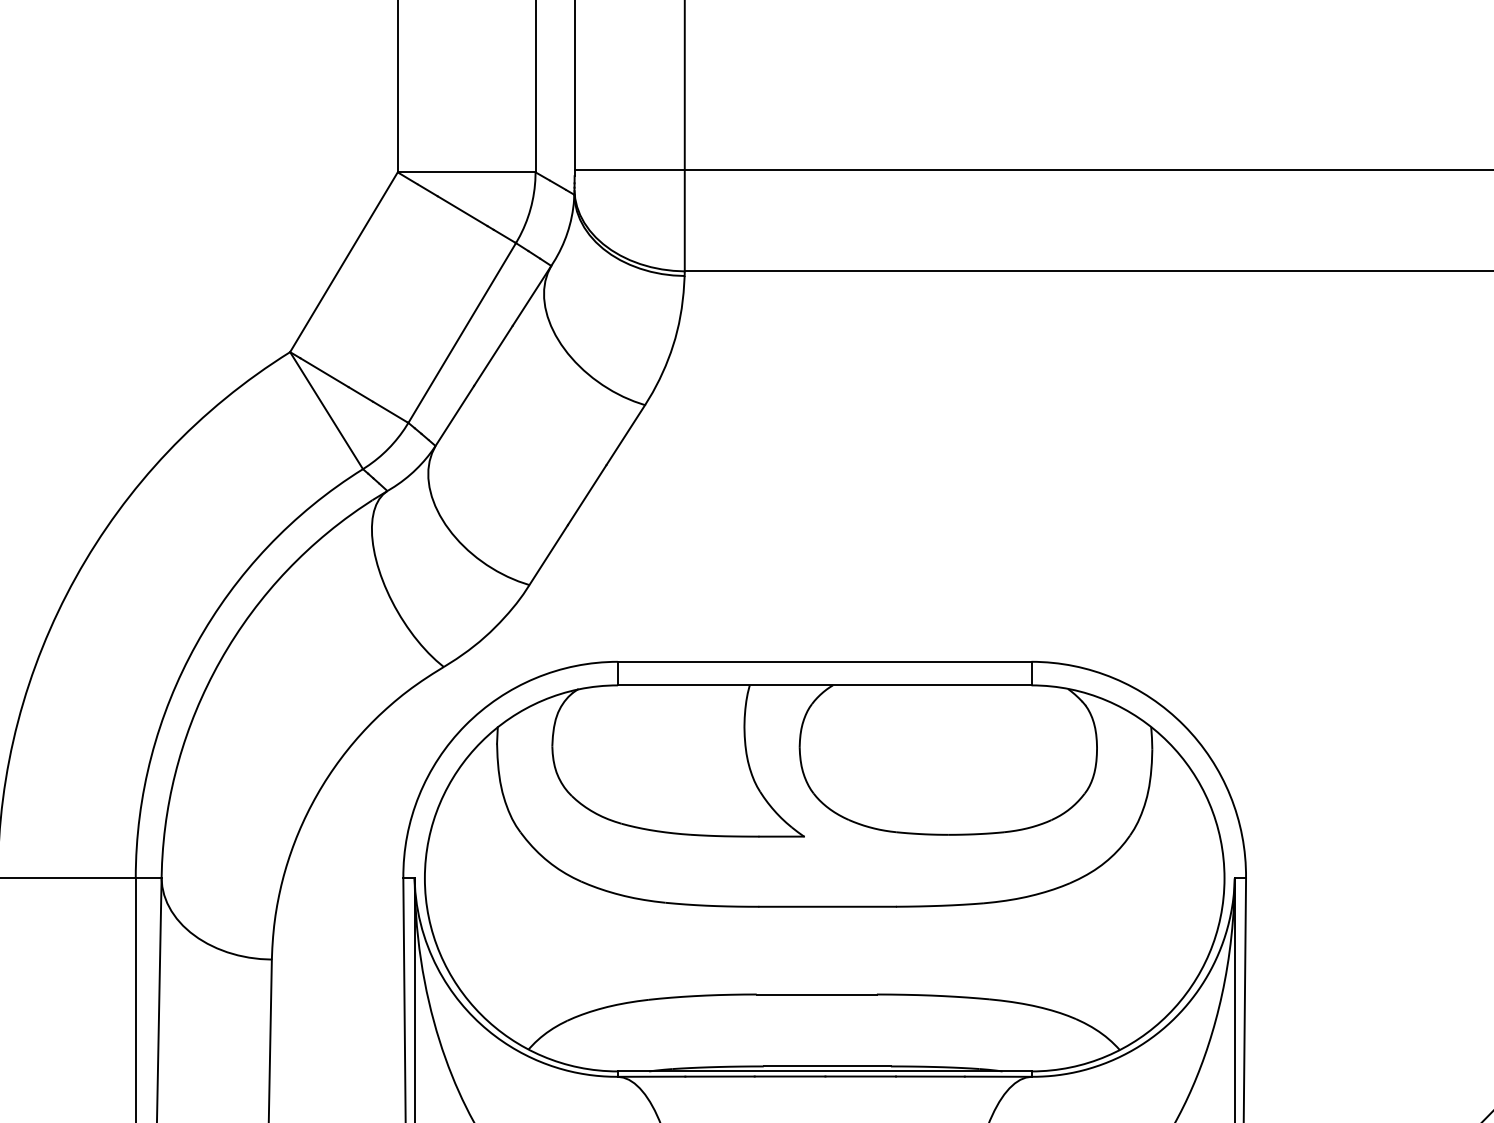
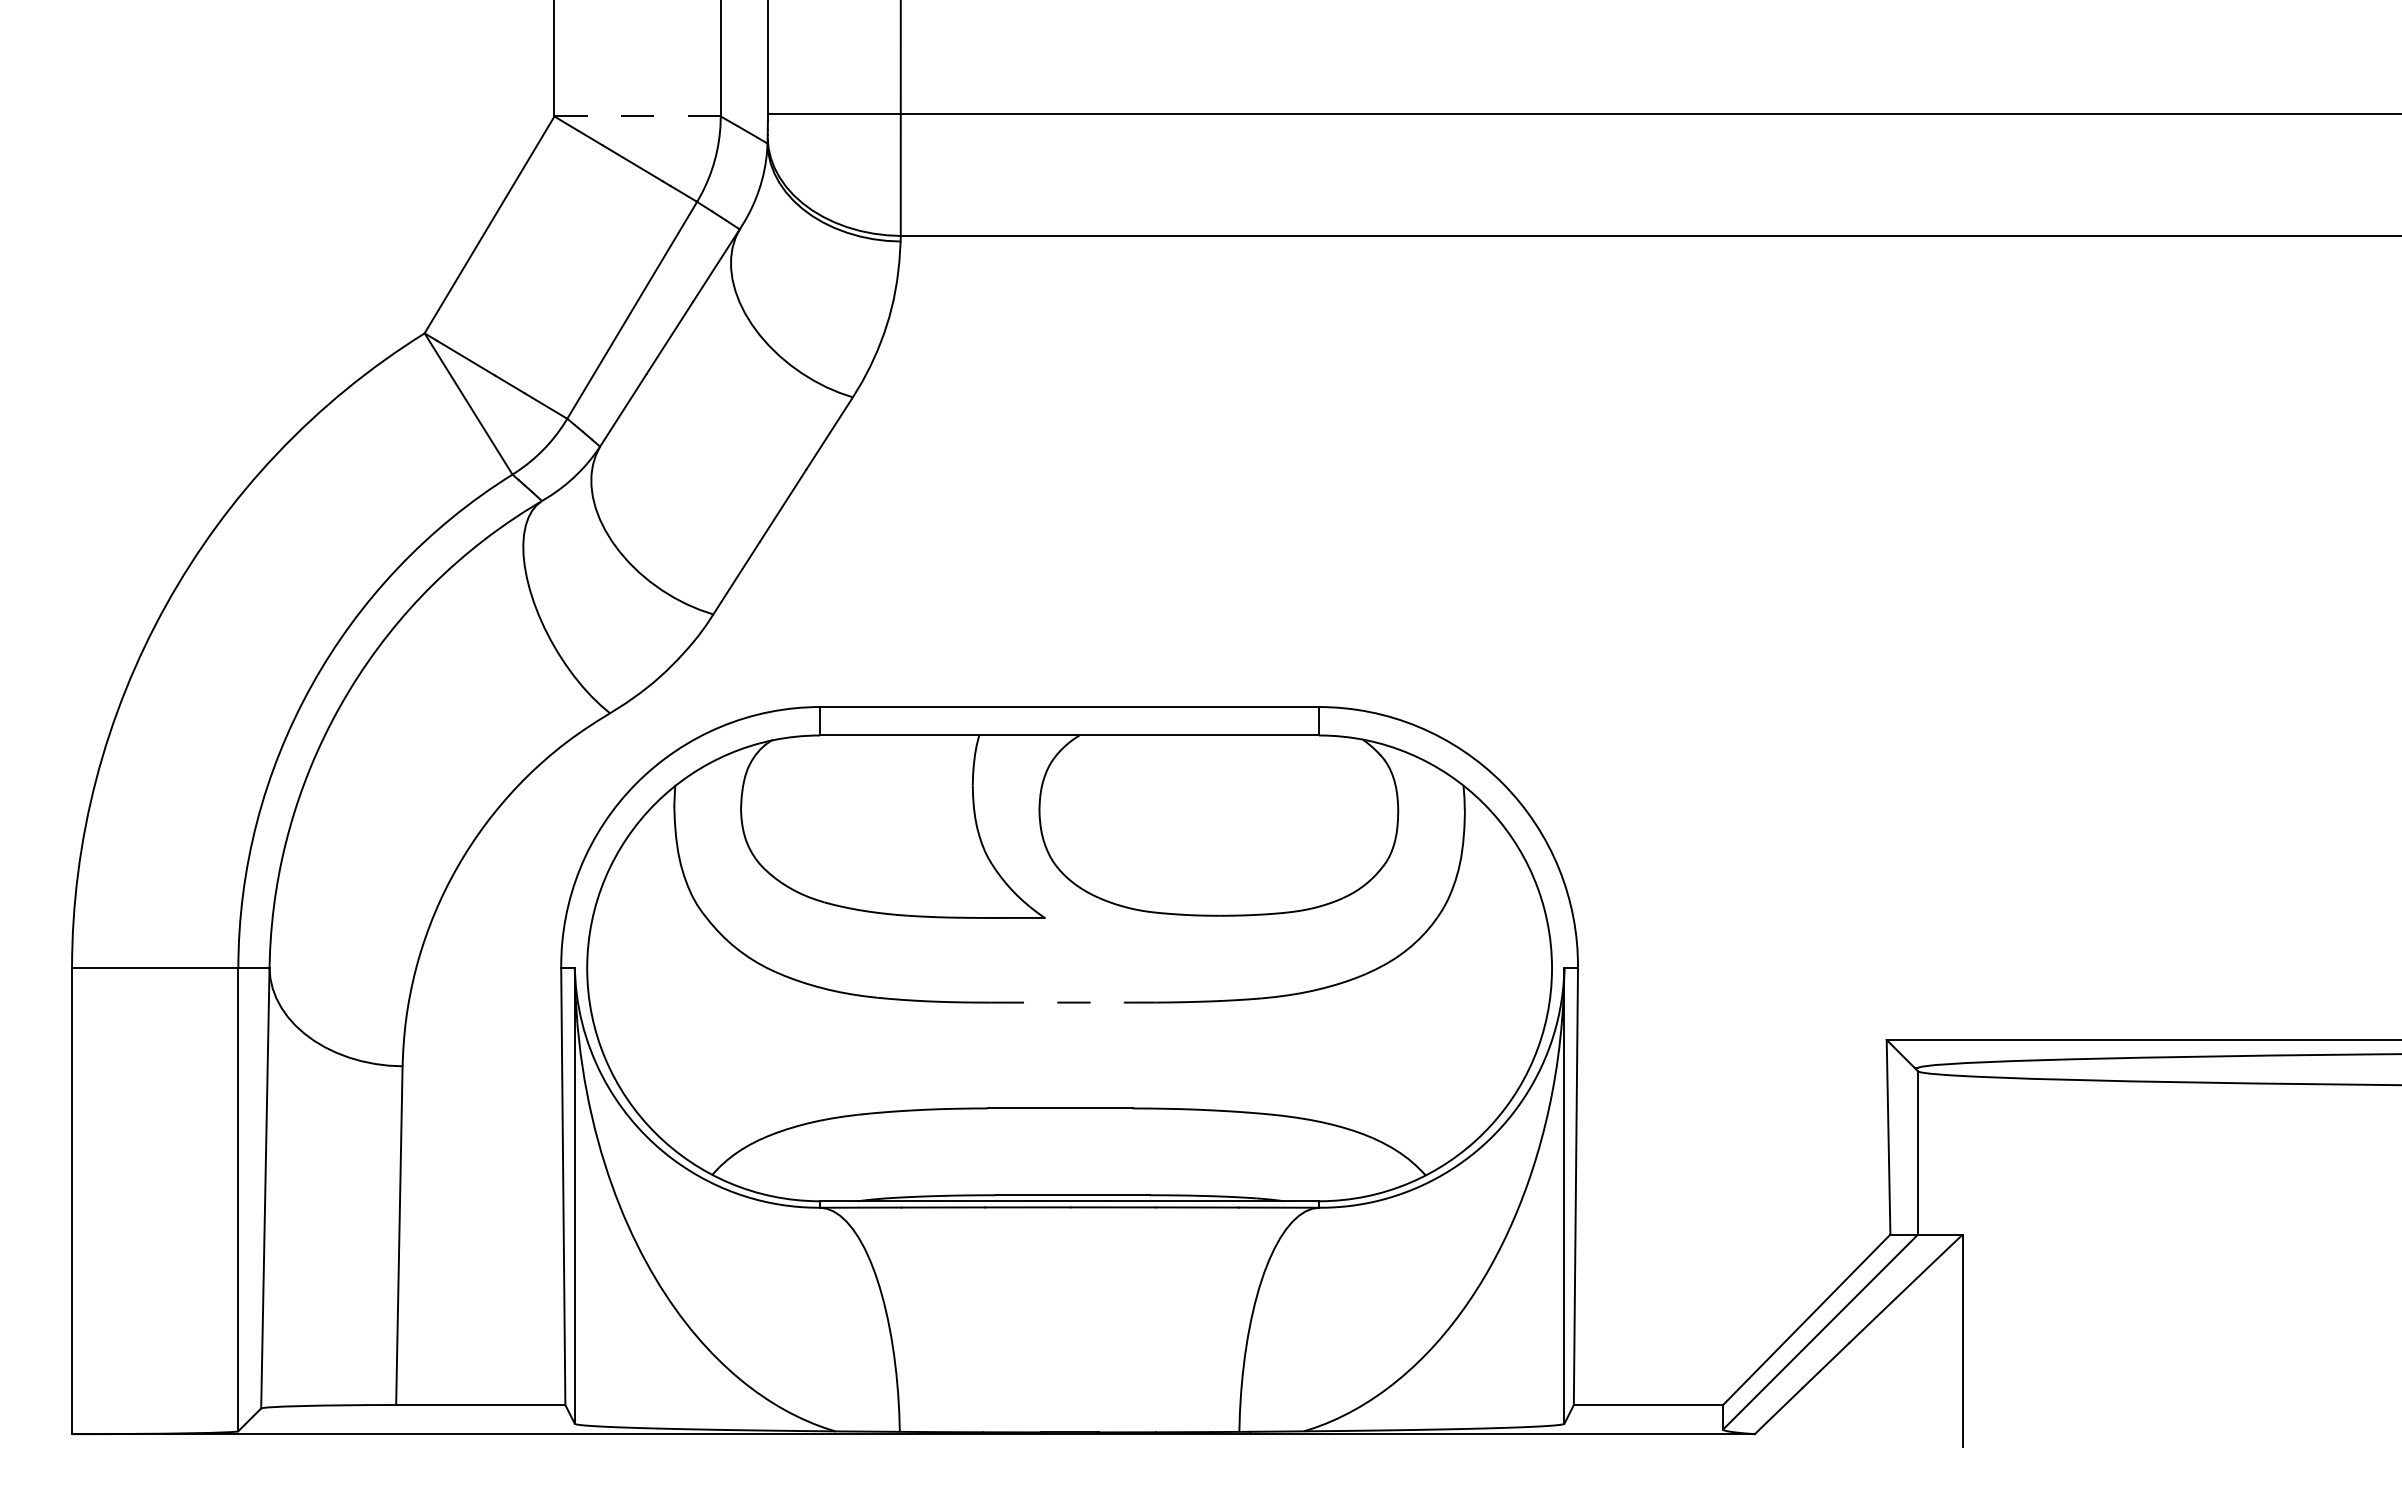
line: (467, 172) -> (638, 116), solid -> dashed
line: (827, 906) -> (1073, 1002), solid -> dashed

